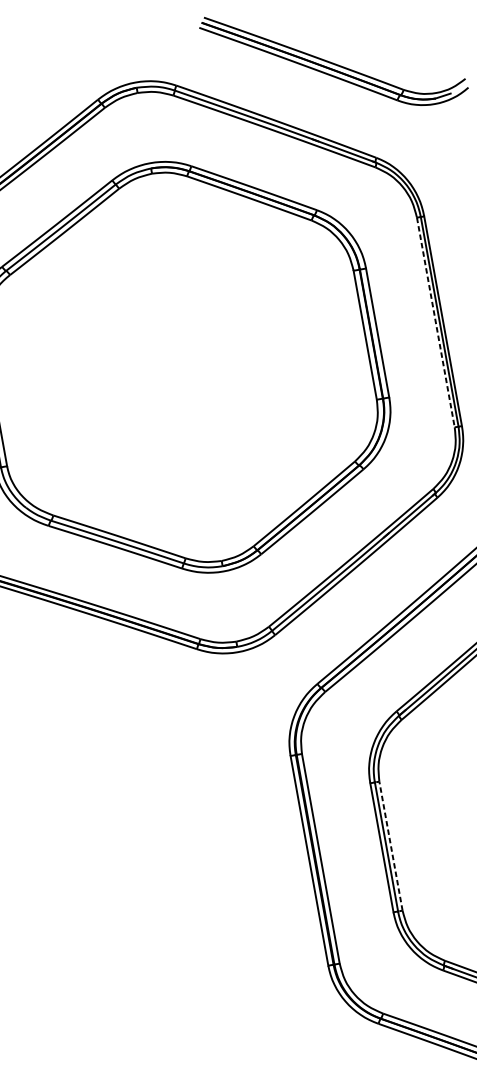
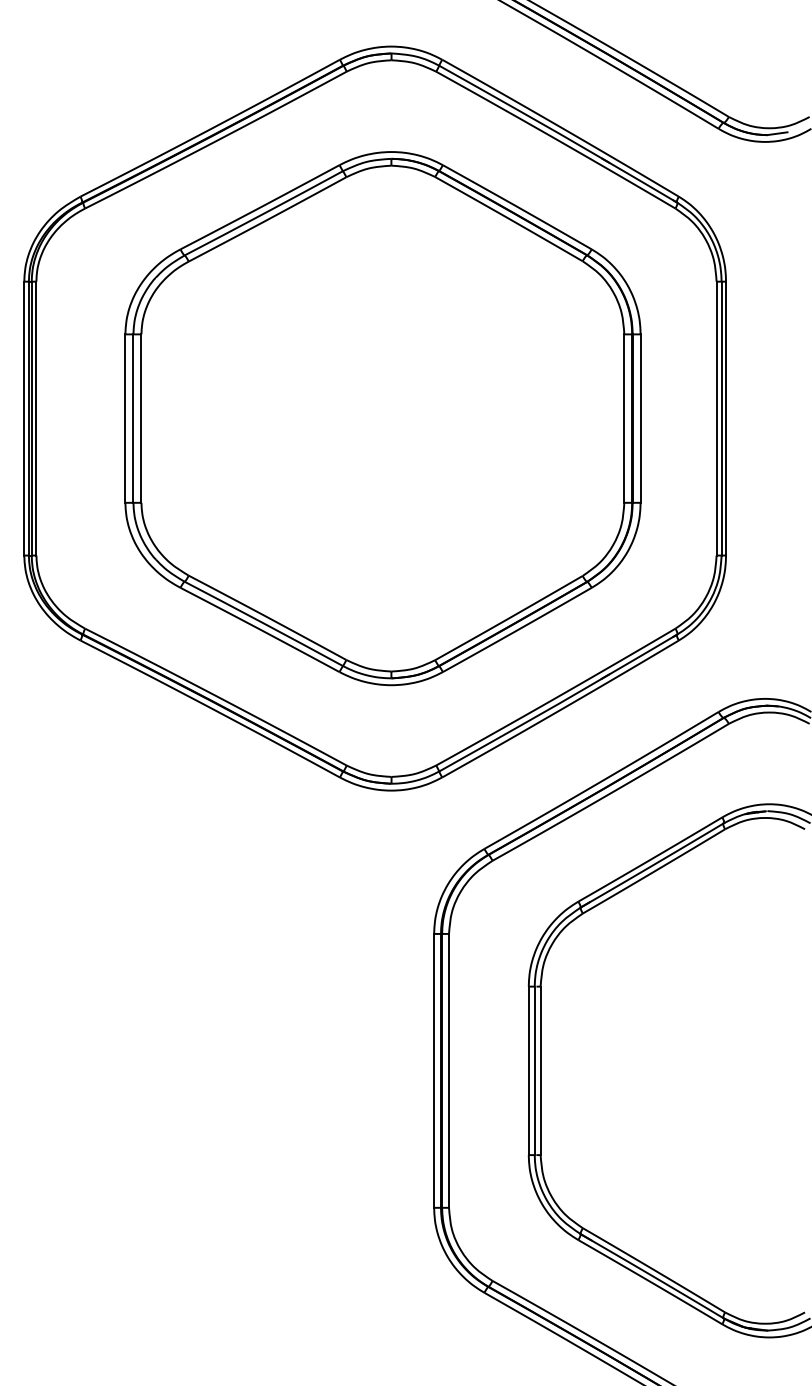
line: (435, 322) -> (716, 418), dashed -> solid
line: (390, 845) -> (540, 1070), dashed -> solid

